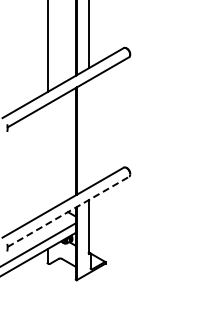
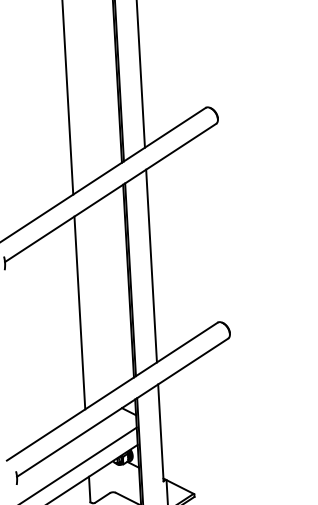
line: (88, 133) -> (150, 264), added
line: (47, 157) -> (79, 312), added
line: (68, 211) -> (122, 406), dashed -> solid

